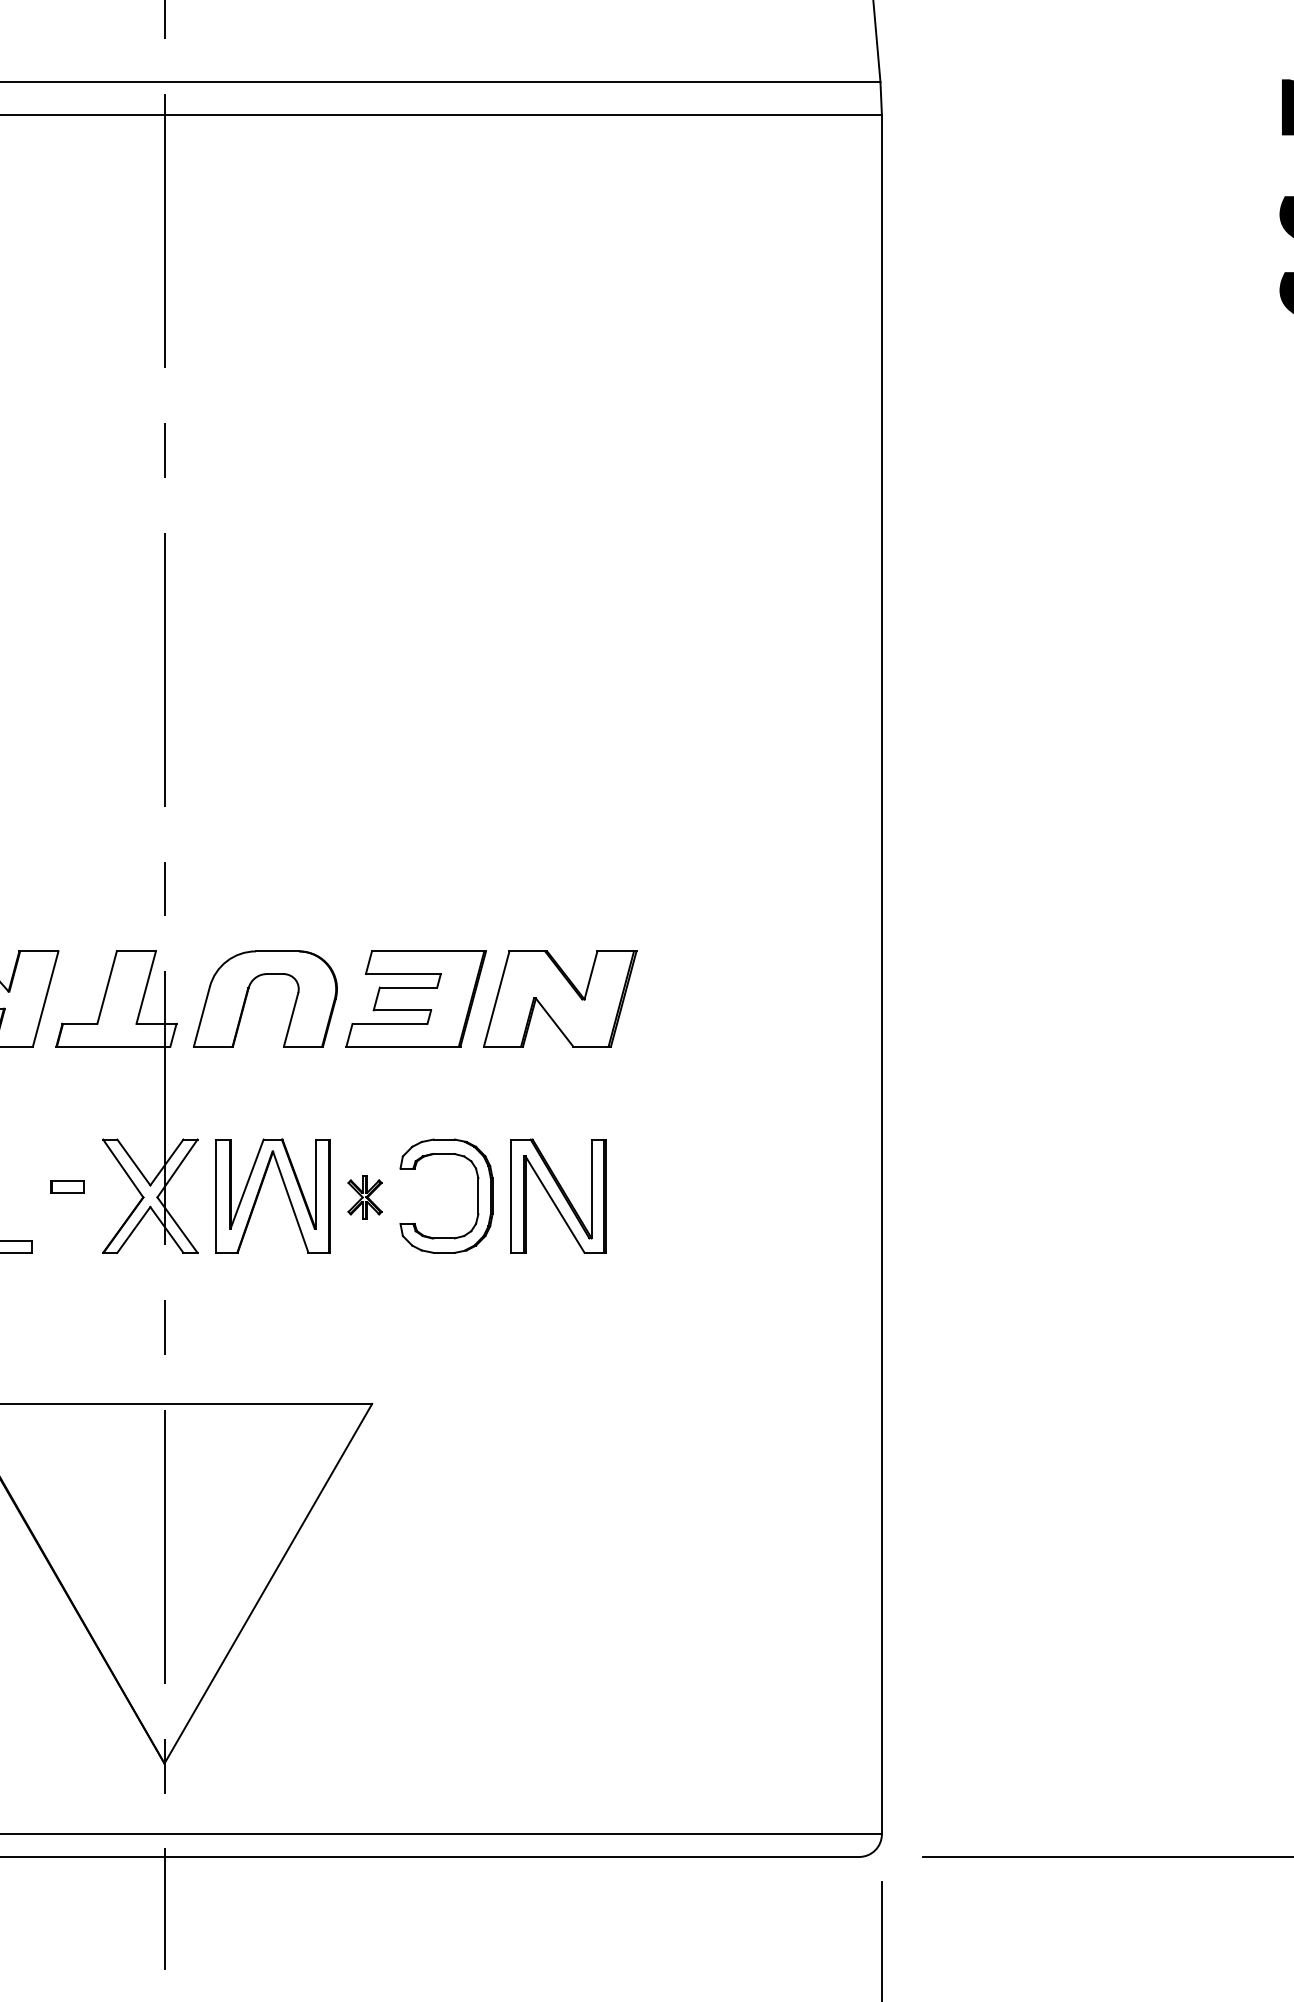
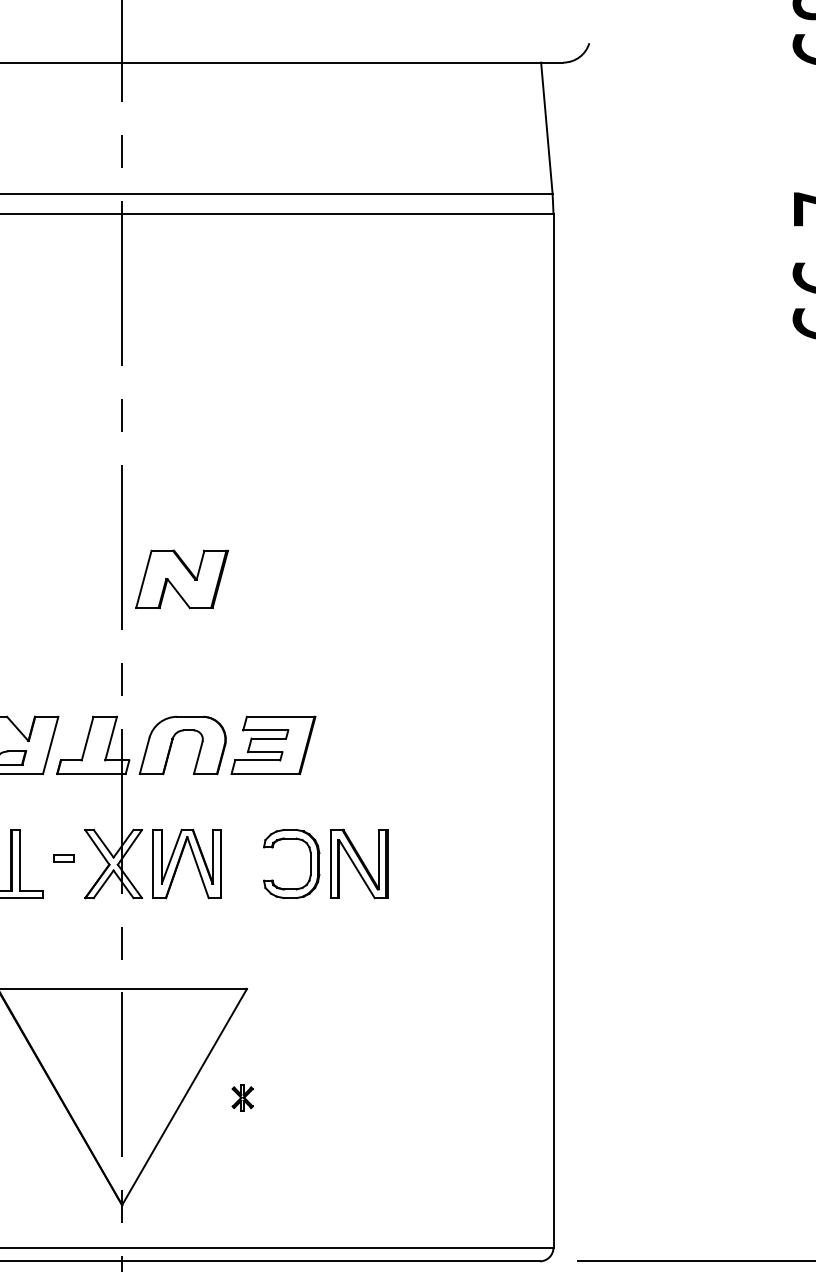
part: (559, 999) -> (181, 579), moved
part: (364, 1196) -> (242, 1097), moved

